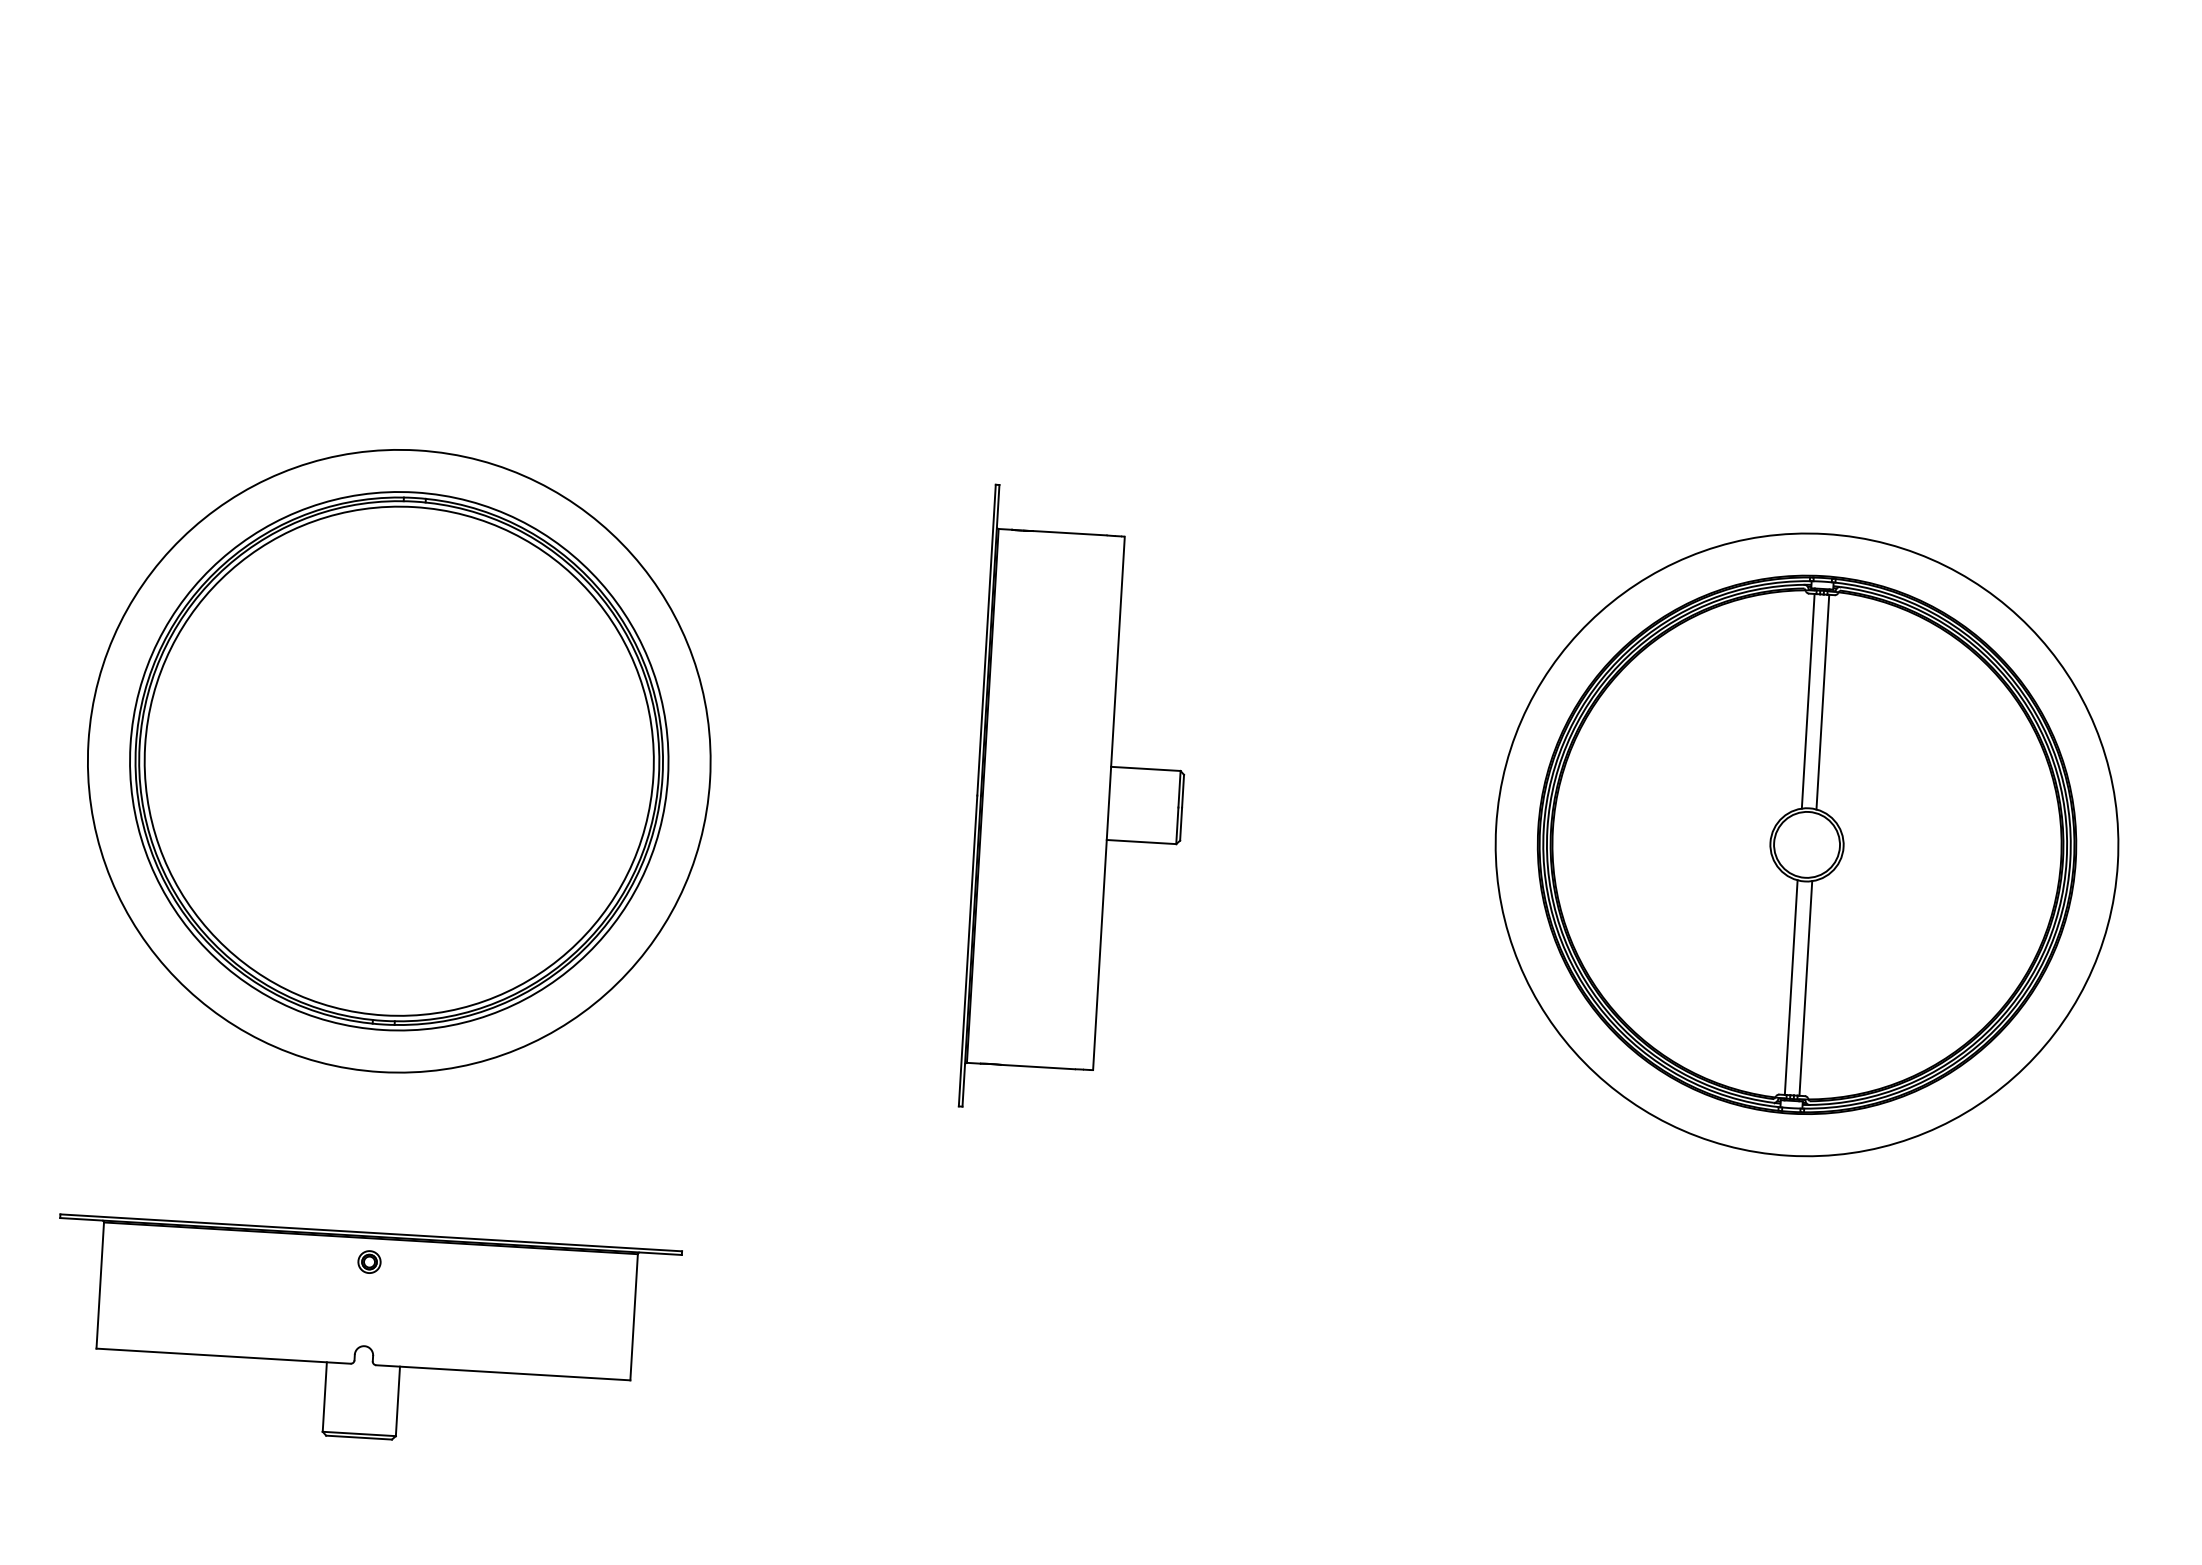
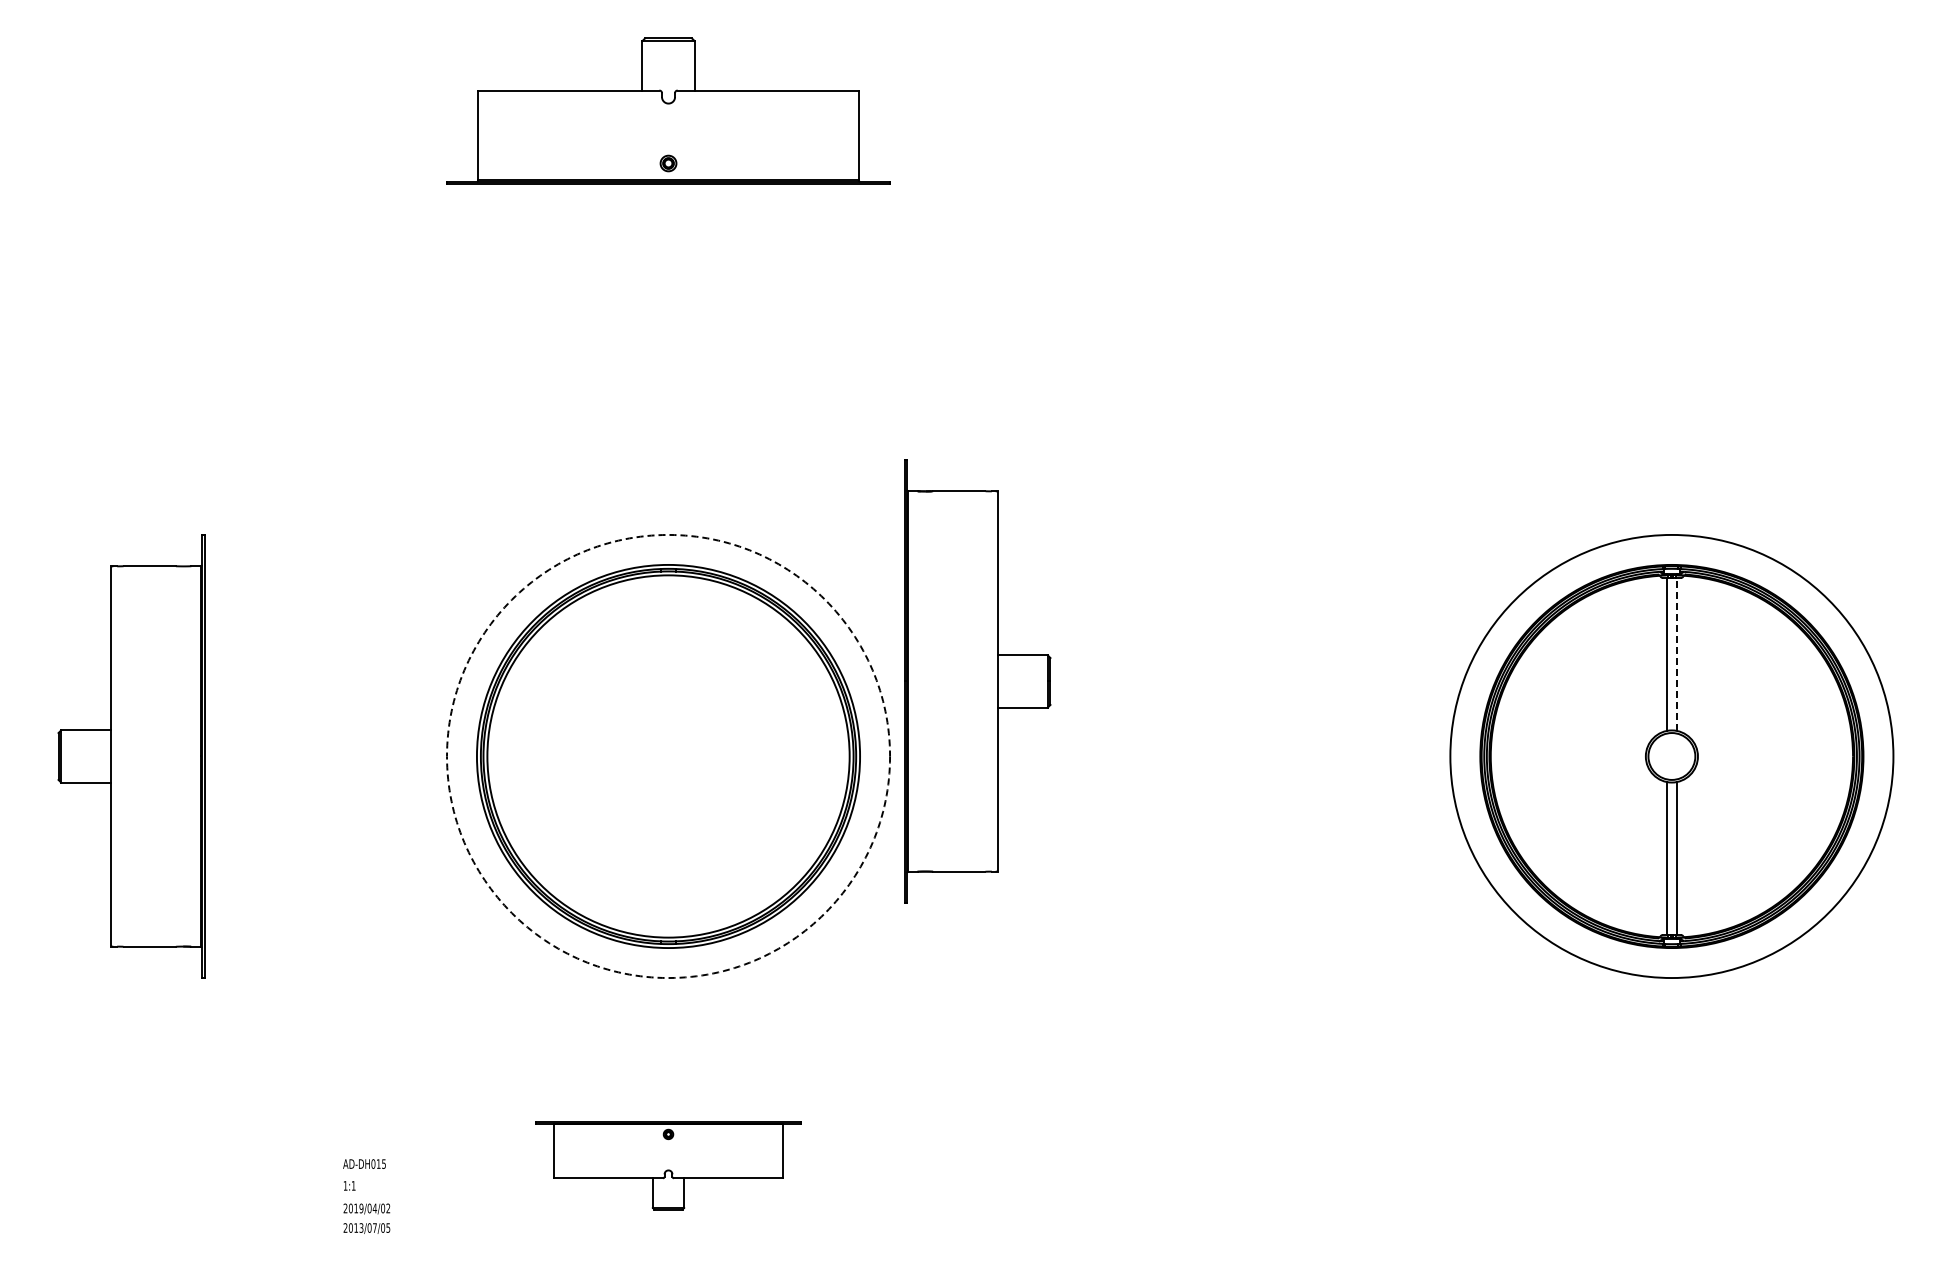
line: (1823, 700) -> (1677, 653), solid -> dashed
circle: (399, 761) -> (668, 756), solid -> dashed
part: (1079, 801) -> (977, 681), moved
part: (365, 1335) -> (668, 1165), size x0.6

